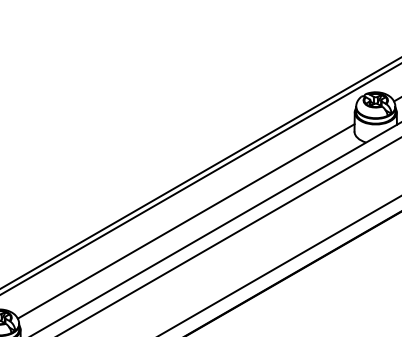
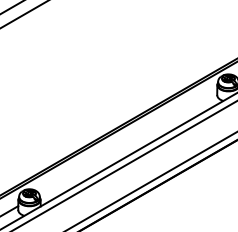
line: (186, 221) -> (128, 142), removed

